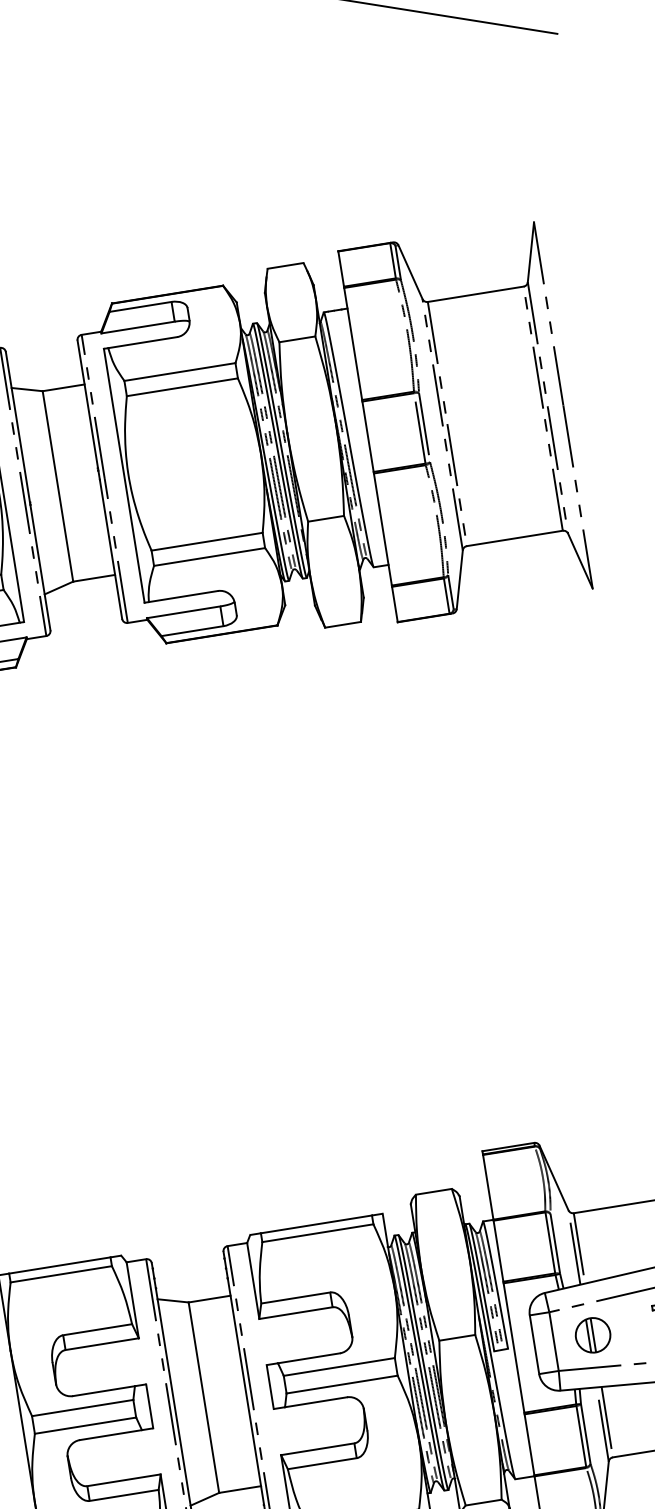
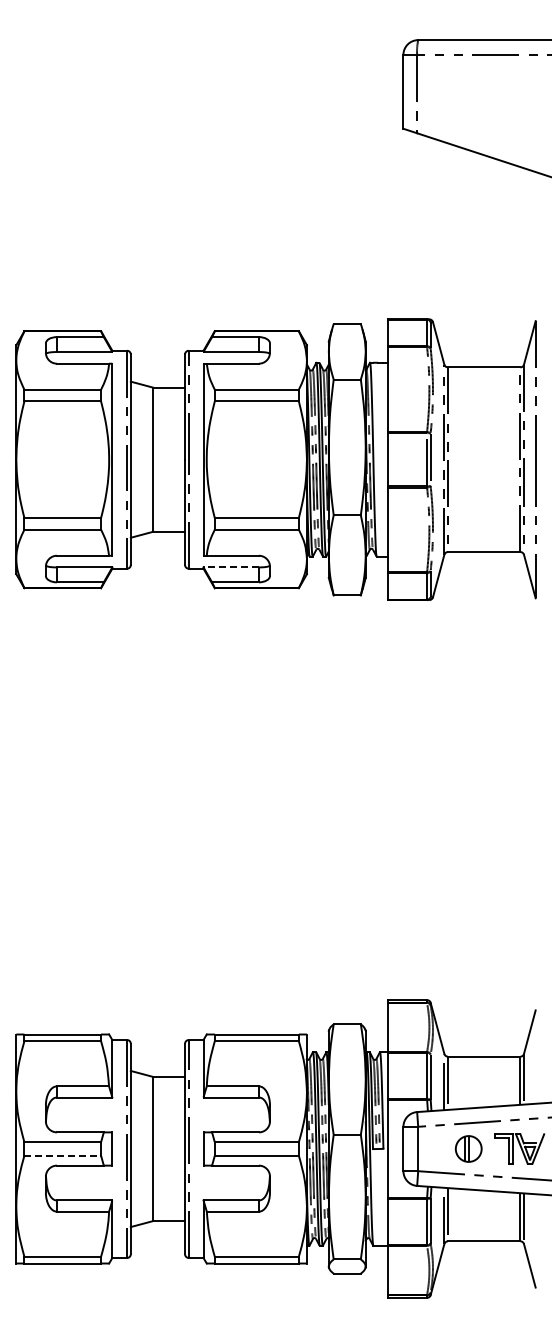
line: (184, 612) -> (231, 567), solid -> dashed
part: (592, 1334) -> (468, 1148), moved
line: (86, 1425) -> (63, 1155), solid -> dashed

